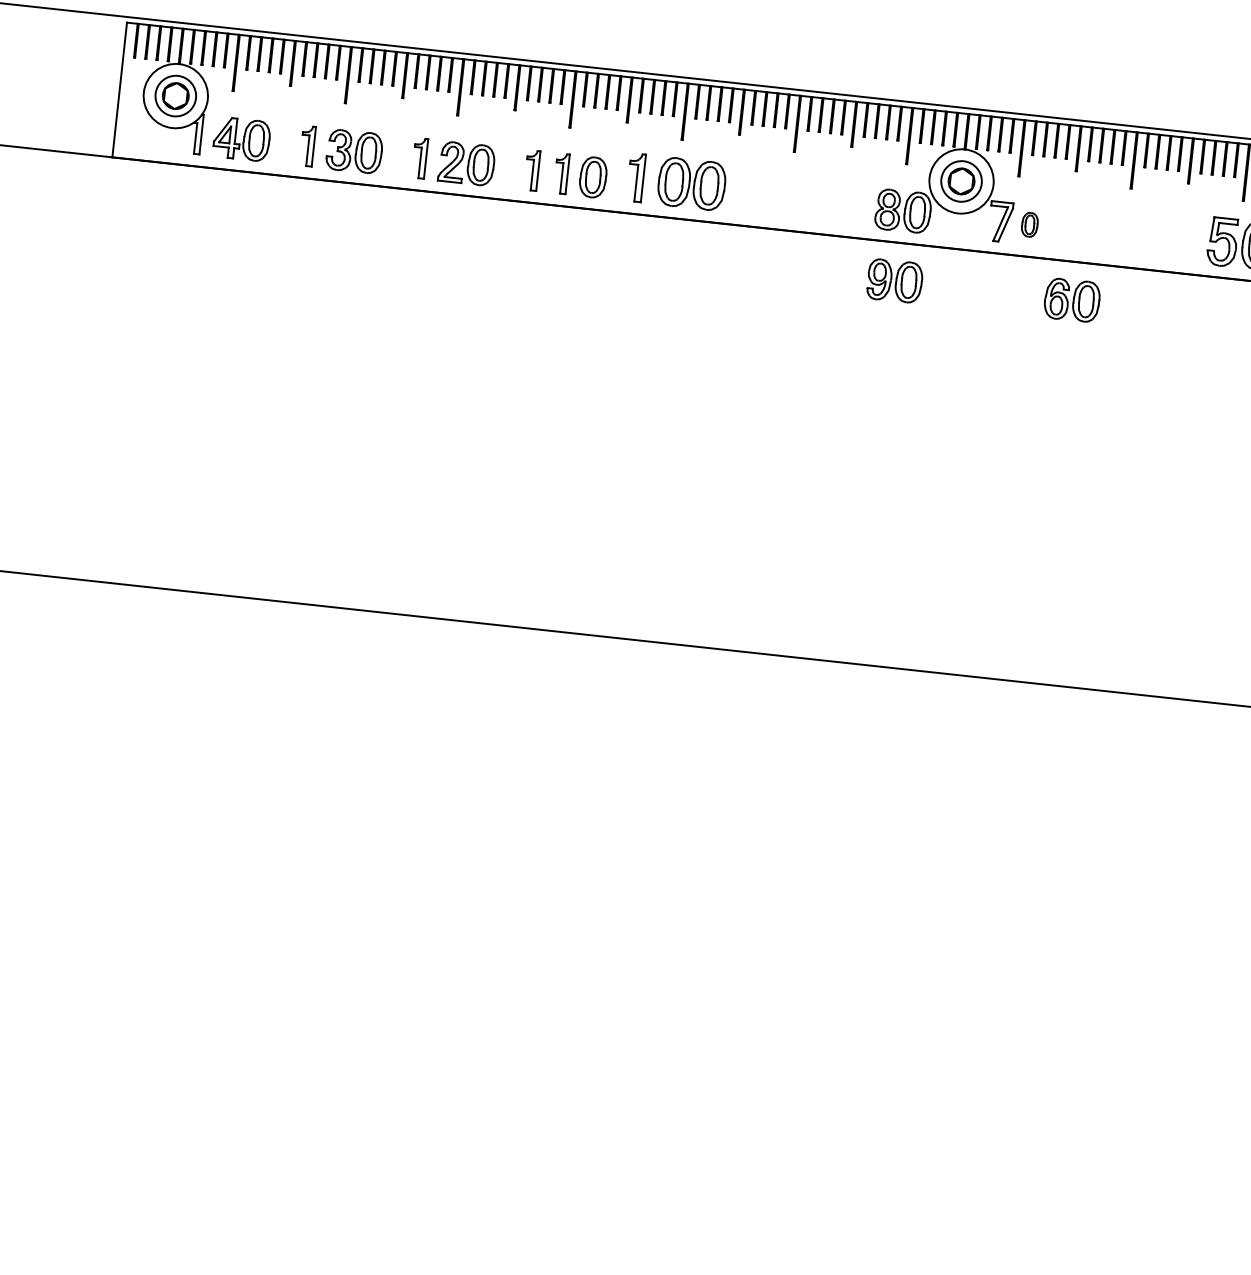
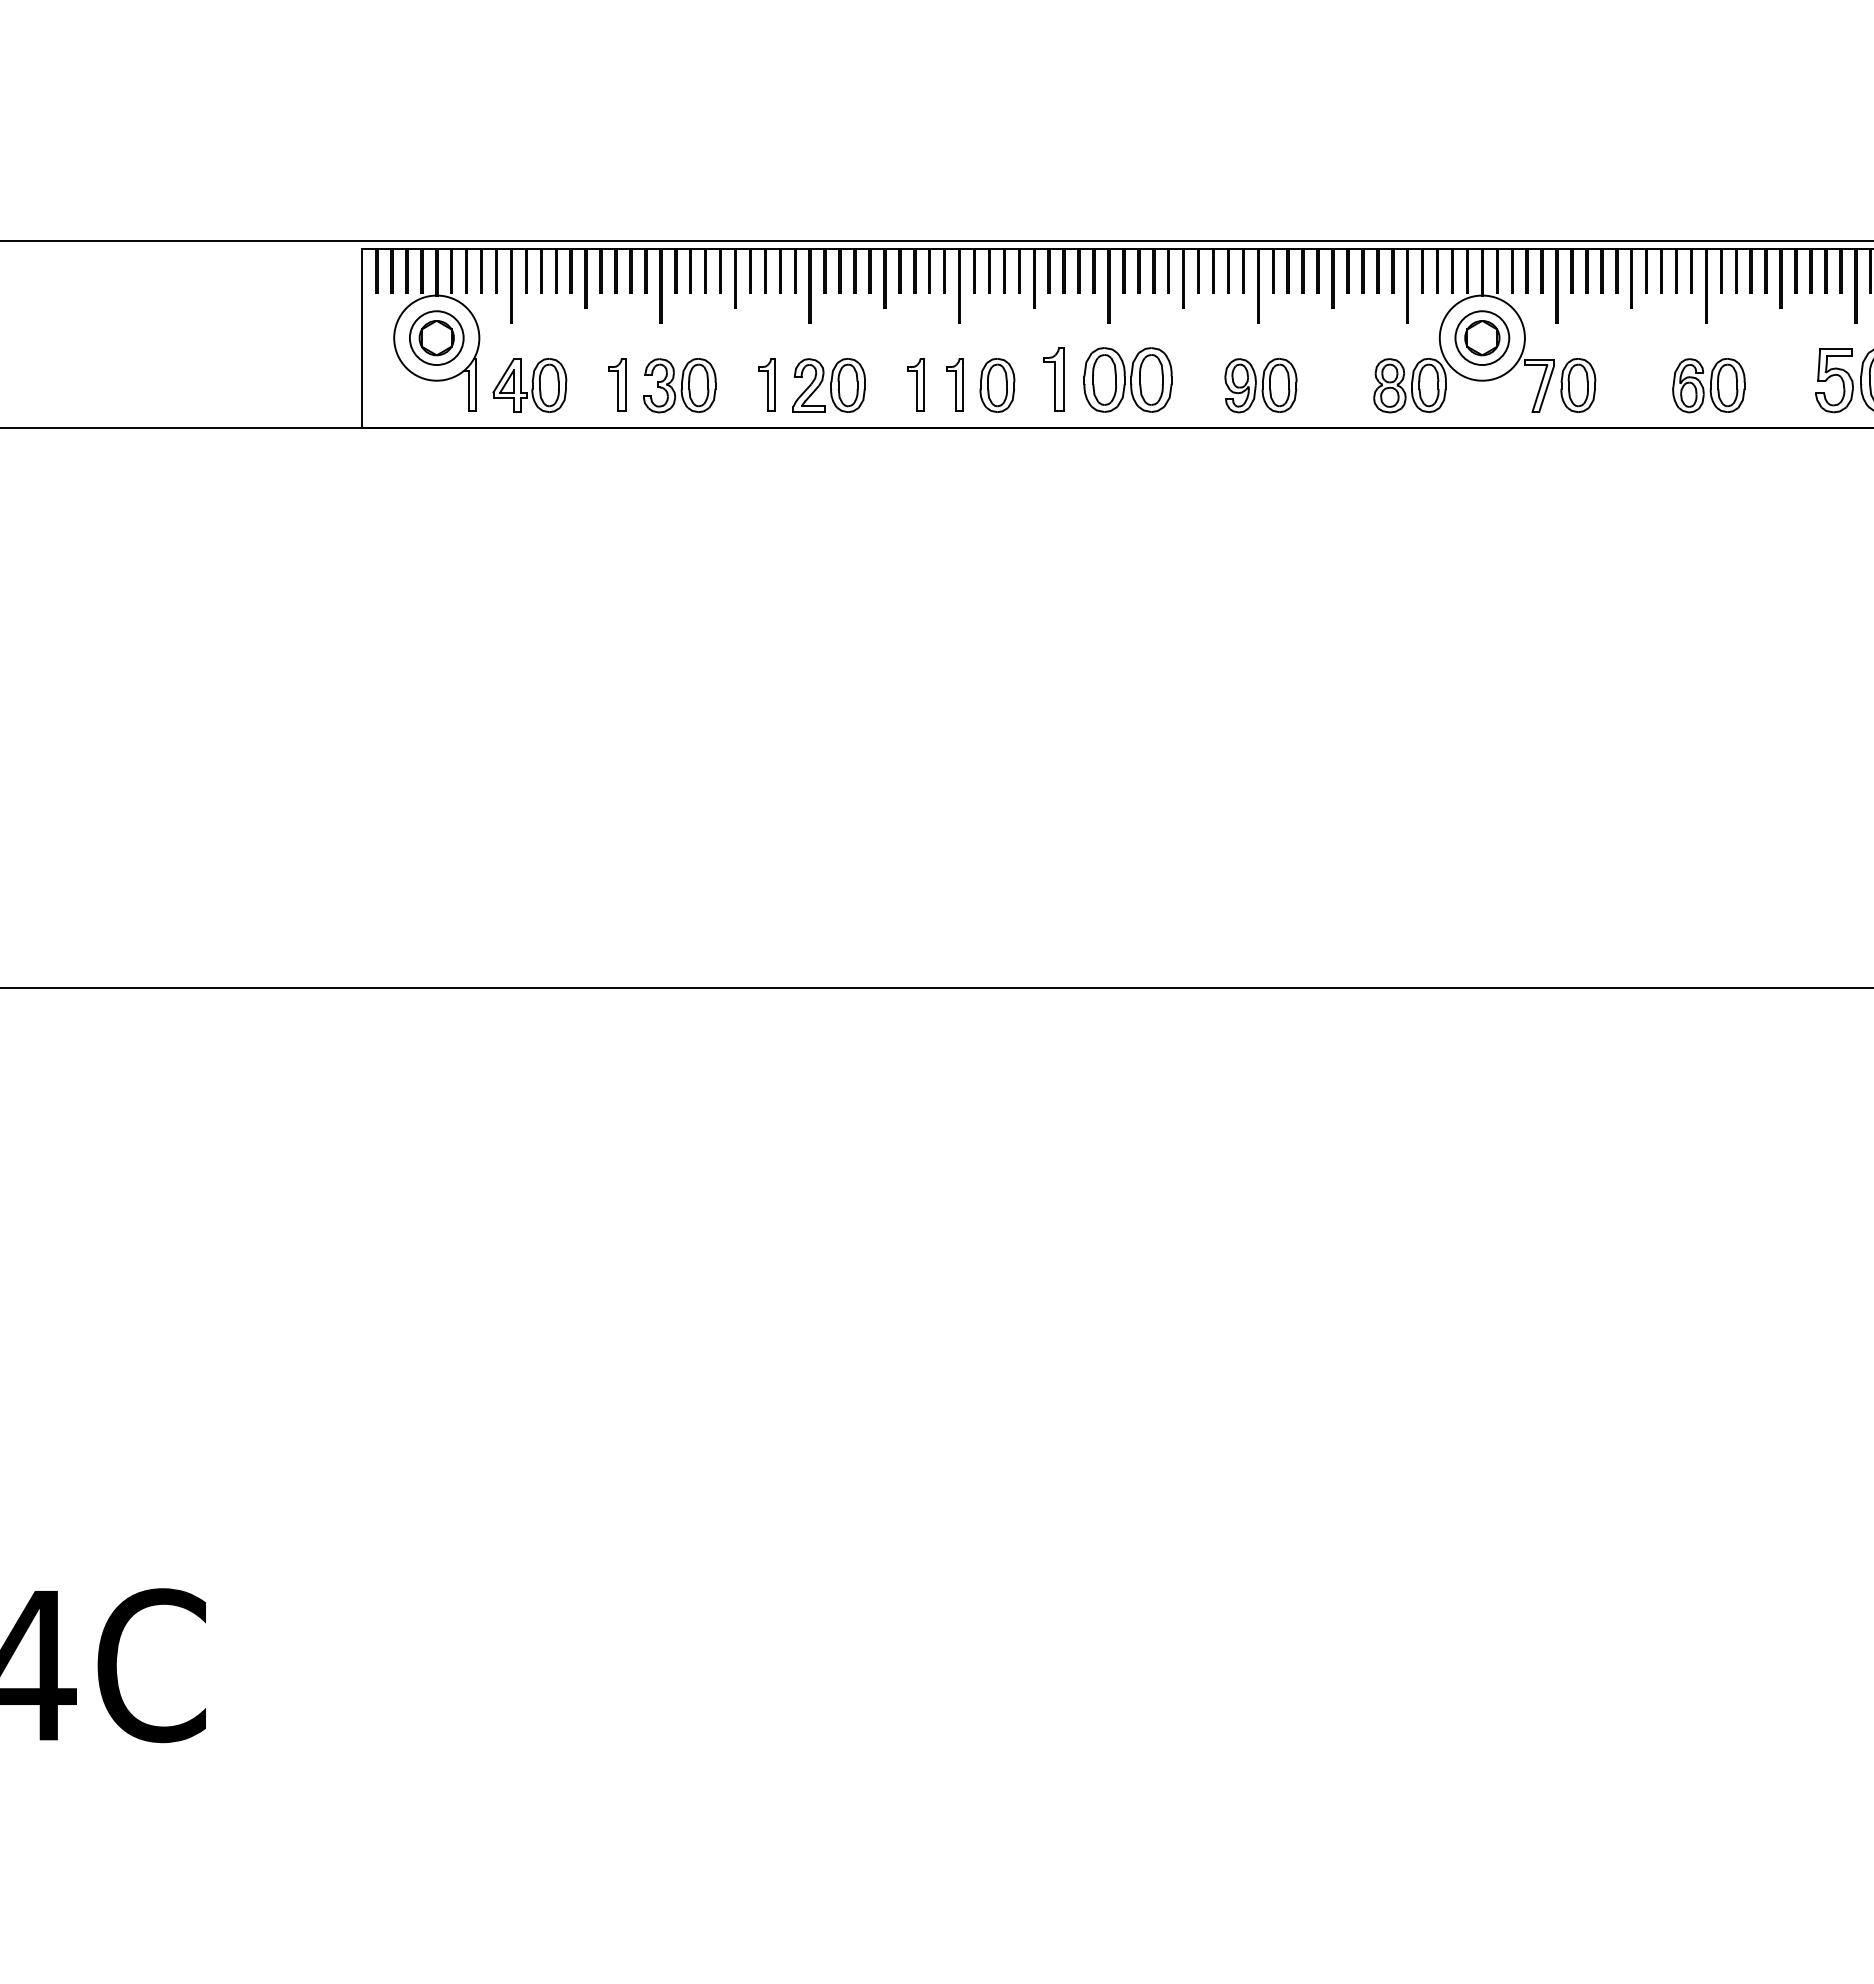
part: (1029, 224) -> (1578, 385), size x1.67
part: (894, 280) -> (1260, 385), moved
part: (1071, 300) -> (1708, 385), moved

